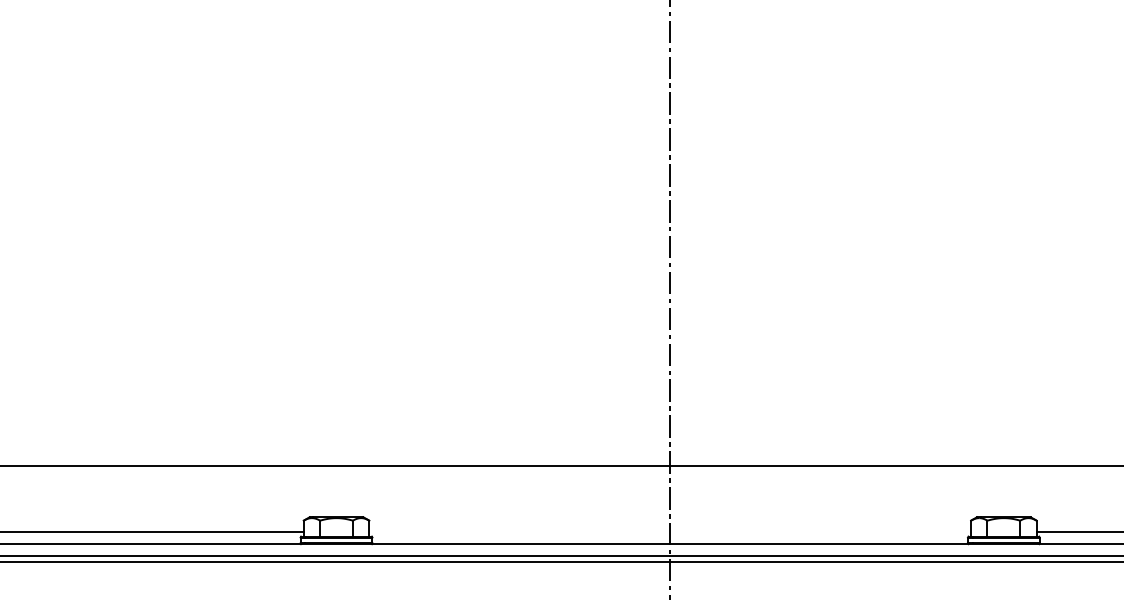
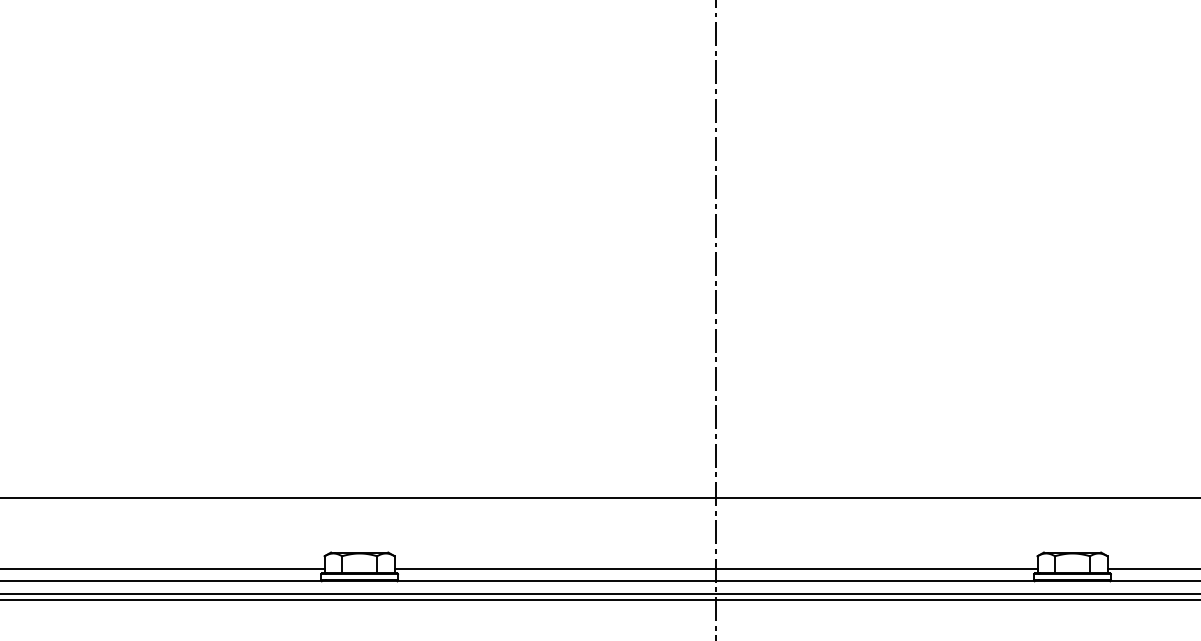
line: (669, 532) -> (715, 568), added

